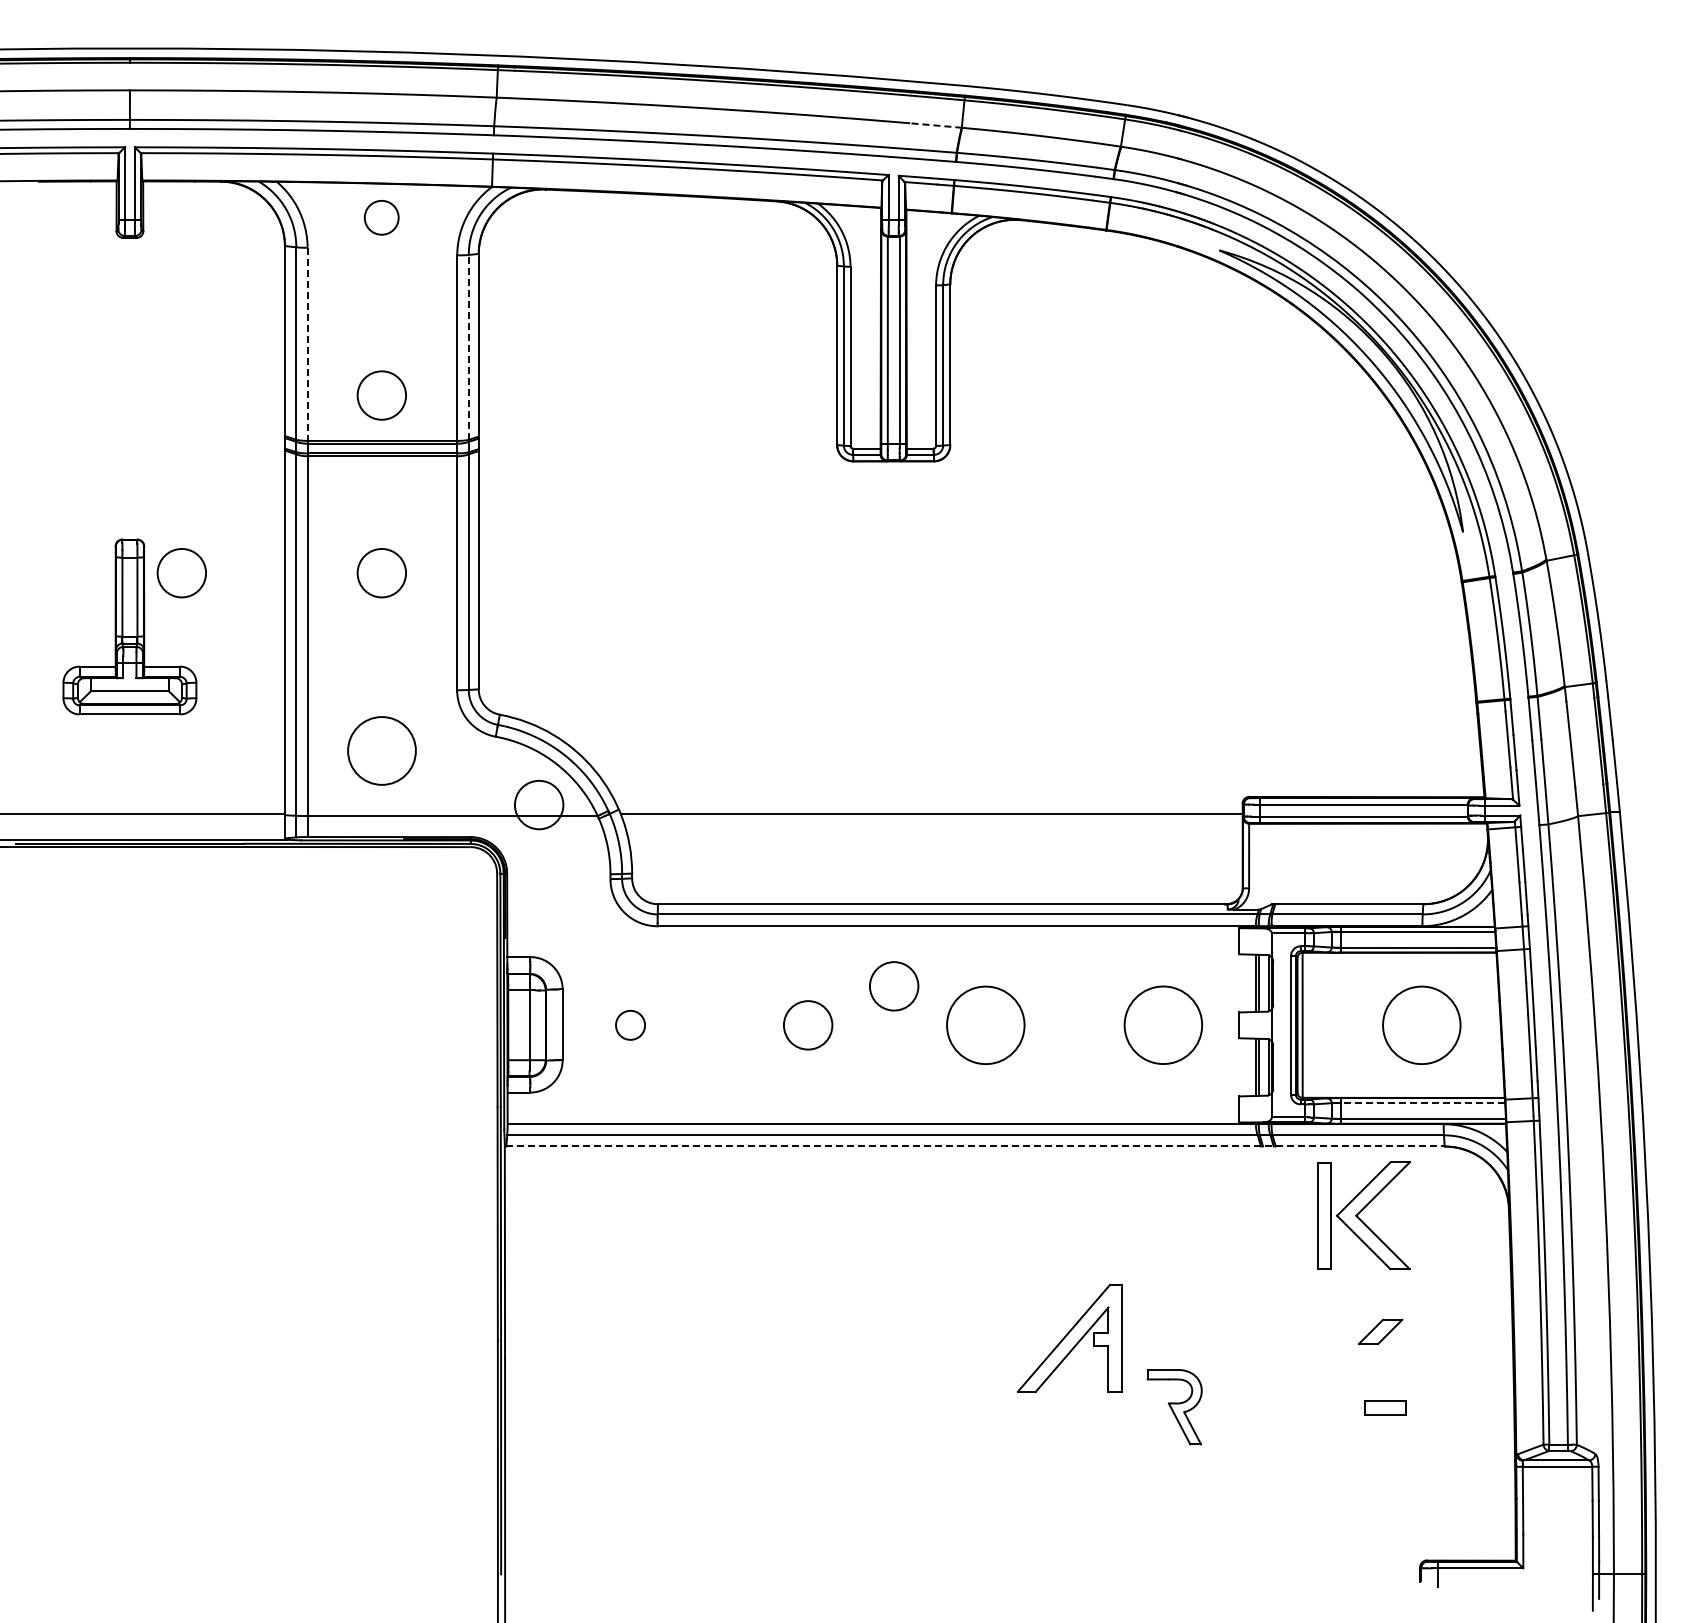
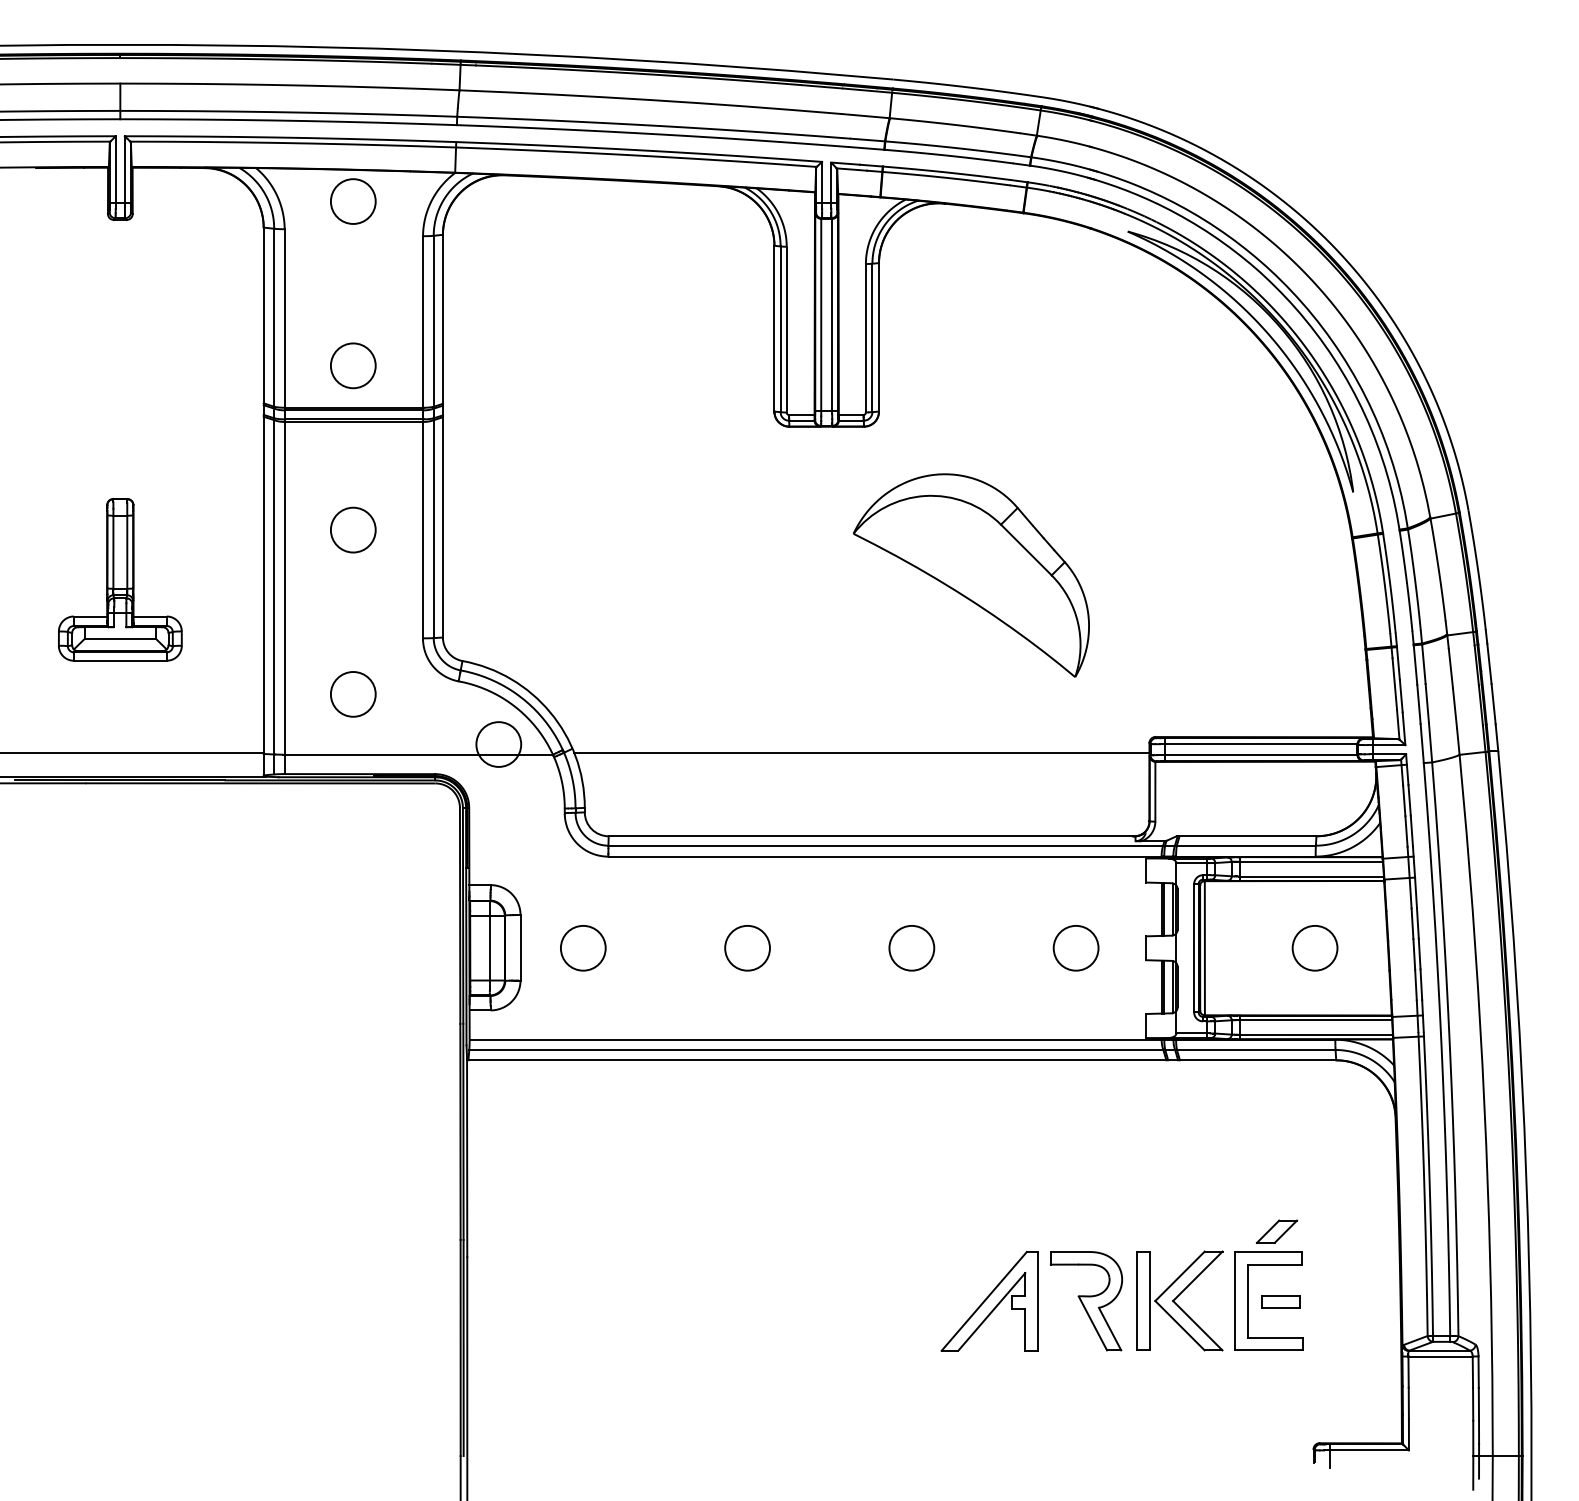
line: (935, 125) -> (865, 116), dashed -> solid
circle: (381, 217) -> (352, 201), size x1.43
line: (307, 344) -> (284, 318), dashed -> solid
line: (468, 346) -> (433, 320), dashed -> solid
circle: (181, 573) -> (168, 530), removed
part: (1050, 621) -> (971, 574), added
circle: (381, 750) -> (352, 694), size x0.71
circle: (894, 986) -> (827, 912), removed
circle: (630, 1025) -> (583, 948), size x1.67
circle: (985, 1025) -> (911, 948), size x0.62
circle: (1163, 1025) -> (1076, 948), size x0.62
circle: (1421, 1025) -> (1314, 948), size x0.62
line: (1422, 1103) -> (1315, 1020), dashed -> solid
line: (975, 1146) -> (902, 1060), dashed -> solid
part: (1363, 1215) -> (1179, 1300), moved
part: (1069, 1337) -> (989, 1300), moved
part: (1349, 1406) -> (1248, 1300), added
part: (1174, 1407) -> (1086, 1301), size x1.43

